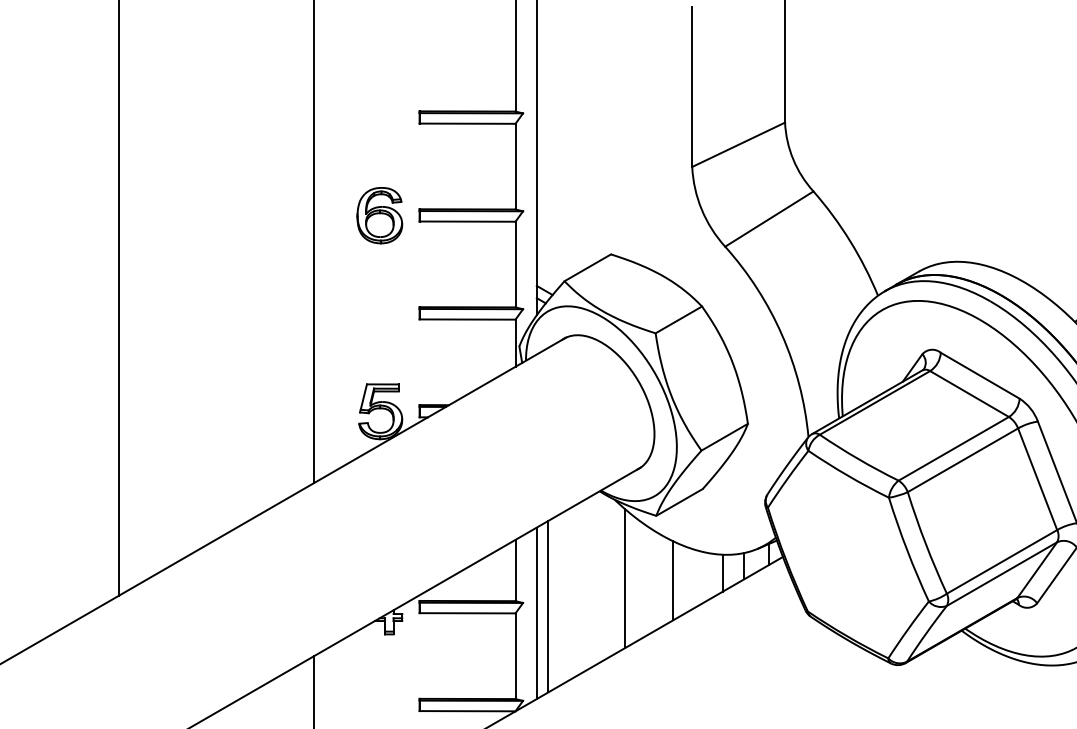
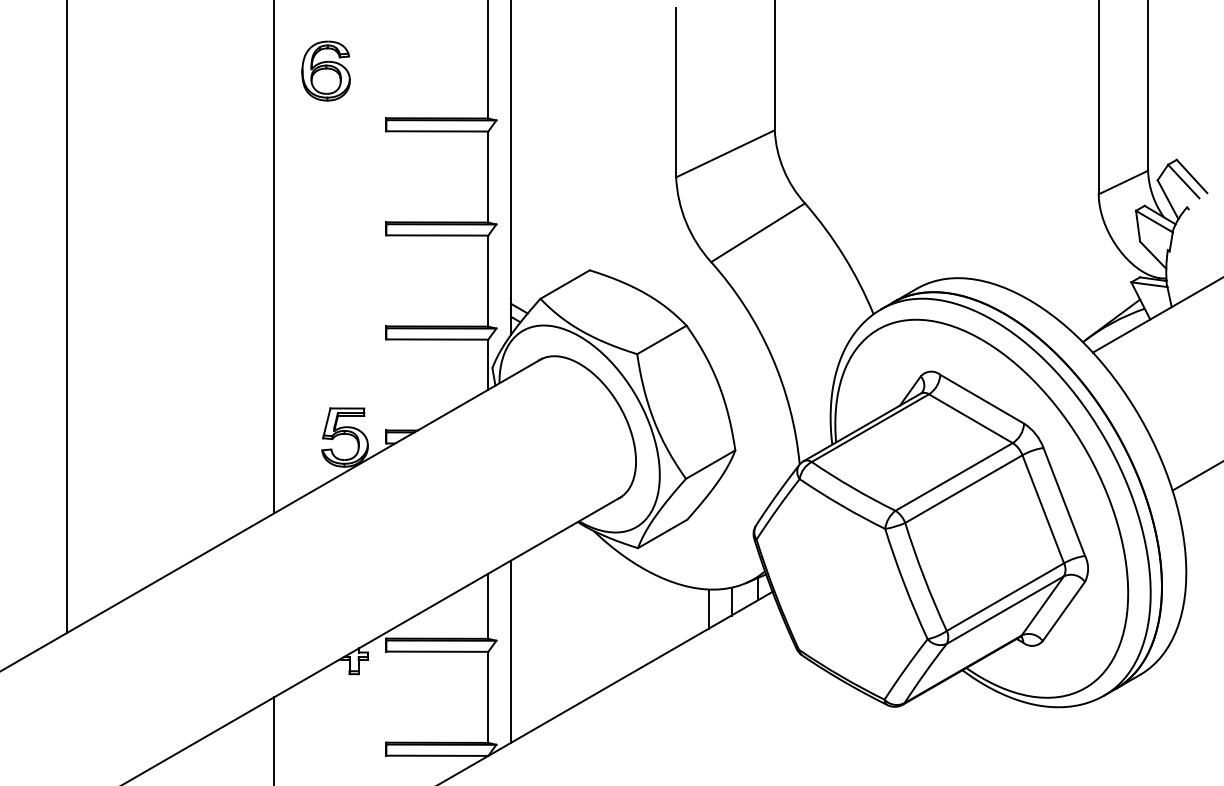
part: (379, 215) -> (325, 70), moved
line: (624, 578) -> (604, 614), removed
line: (672, 581) -> (655, 617), removed
line: (548, 606) -> (523, 644), removed

